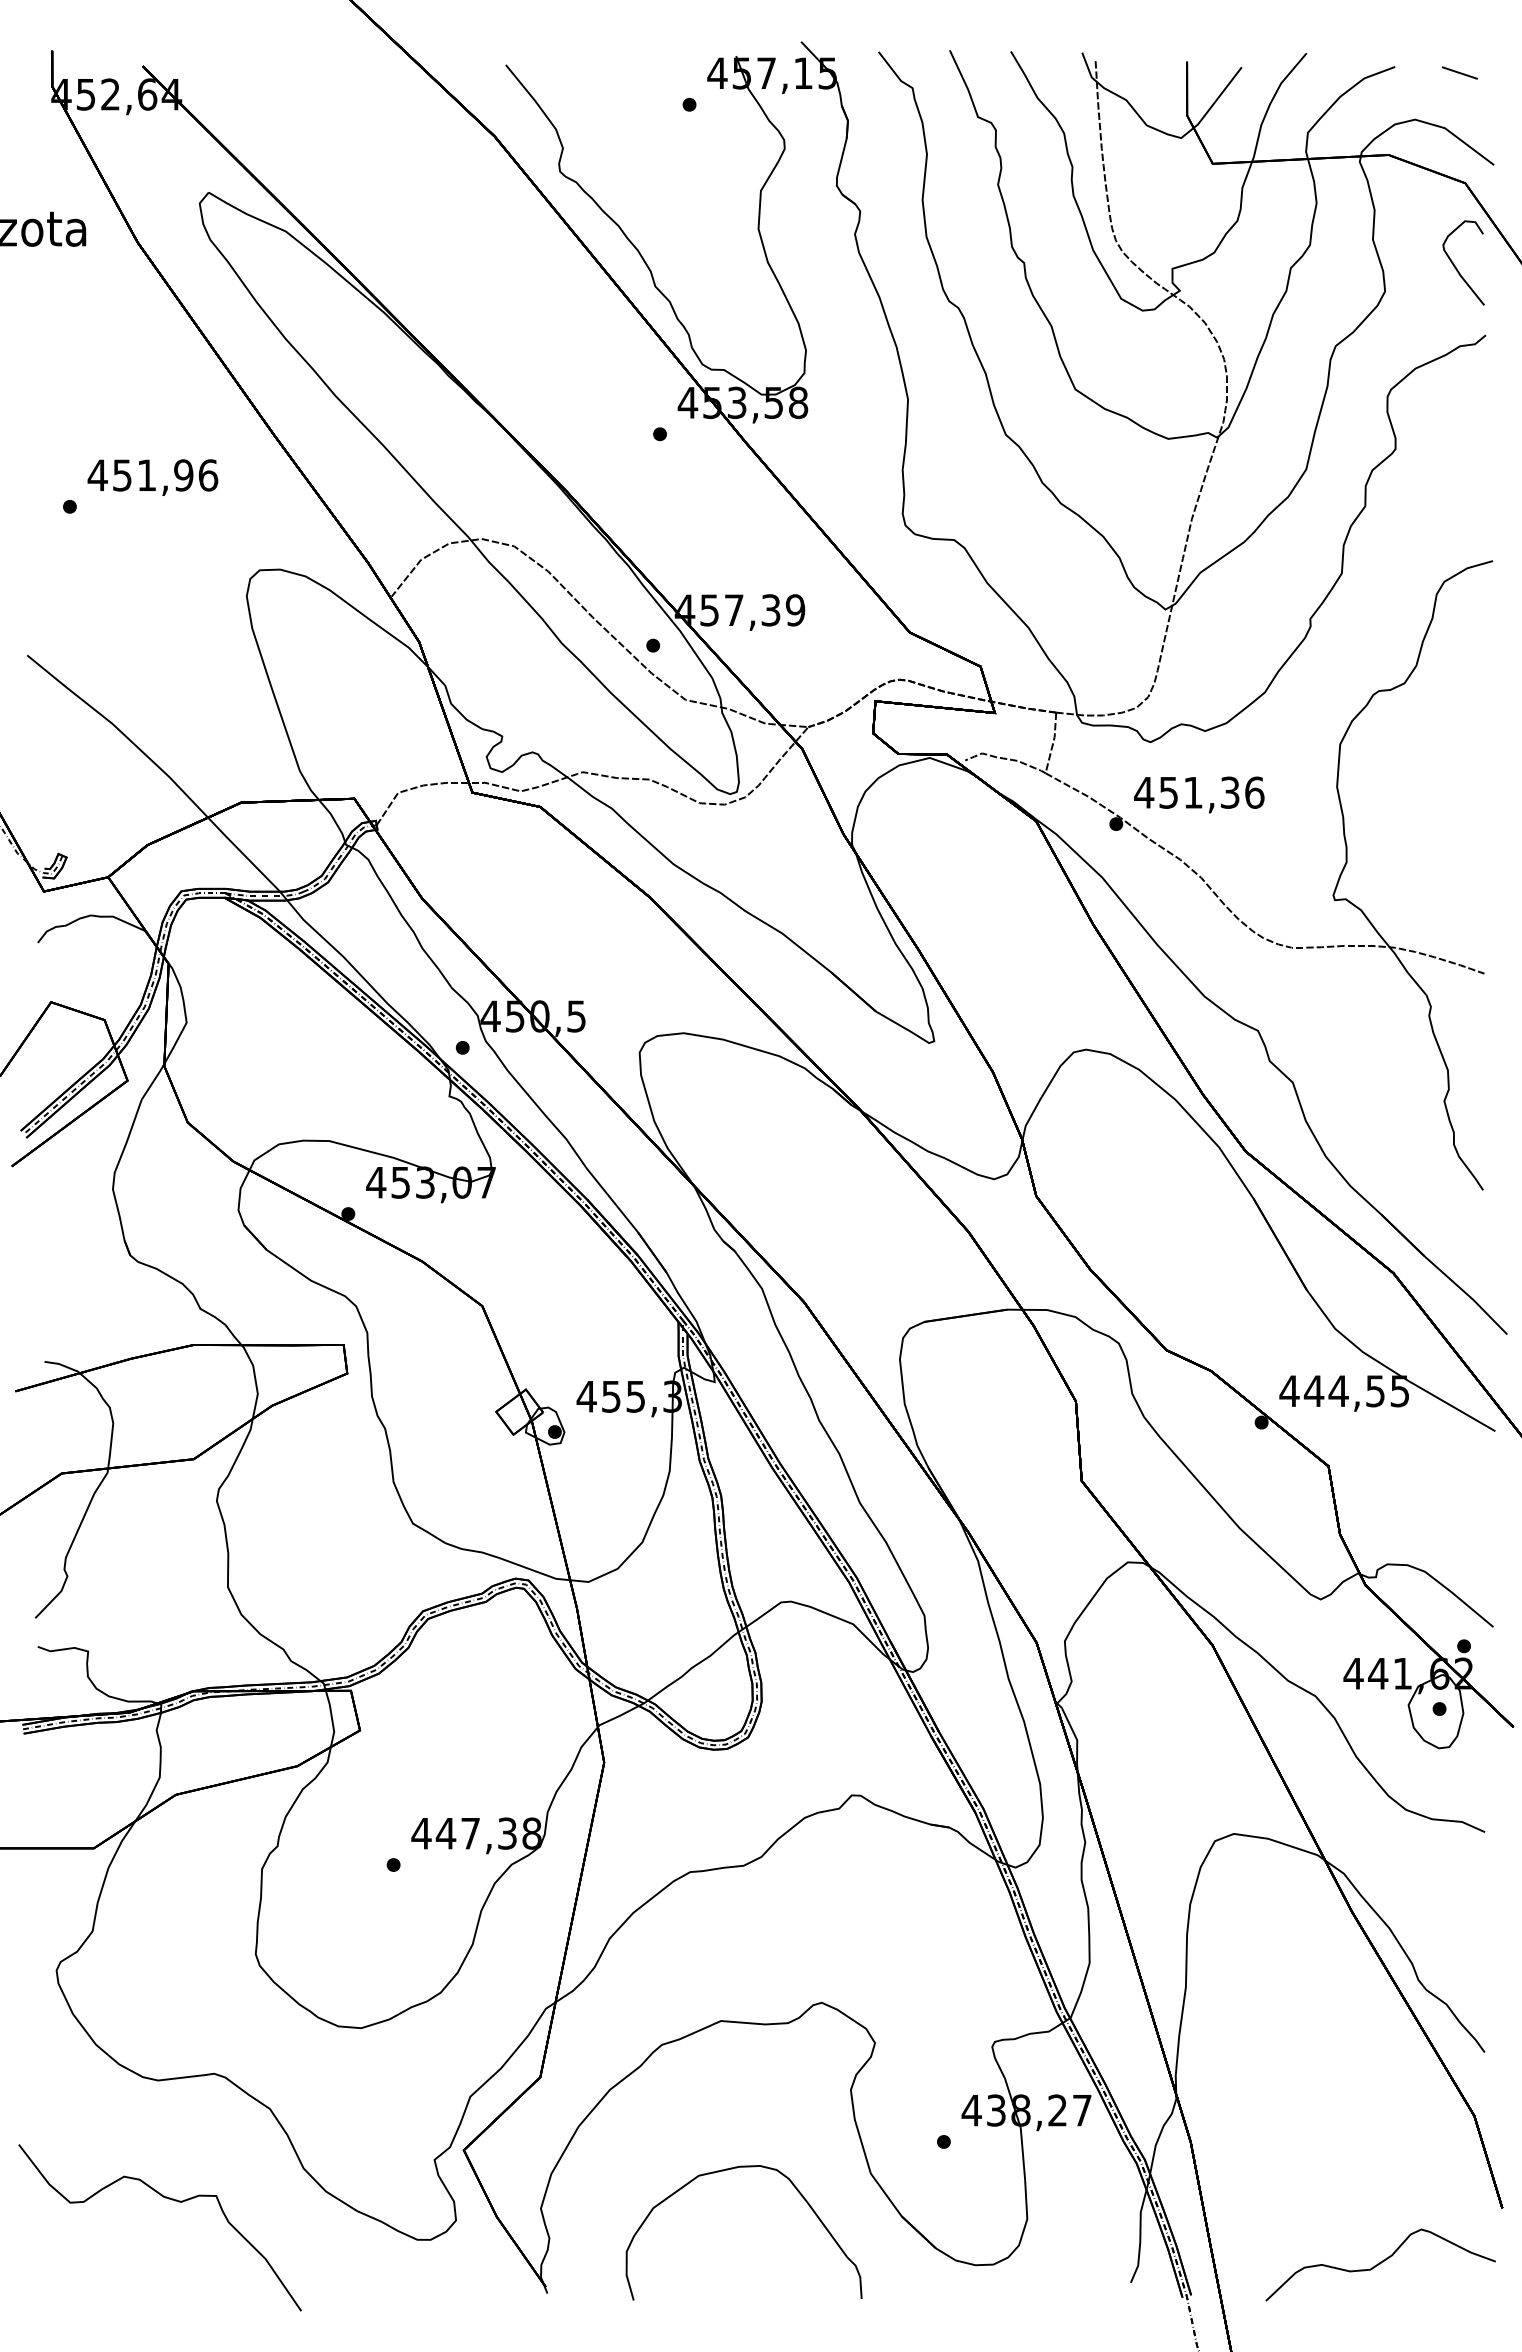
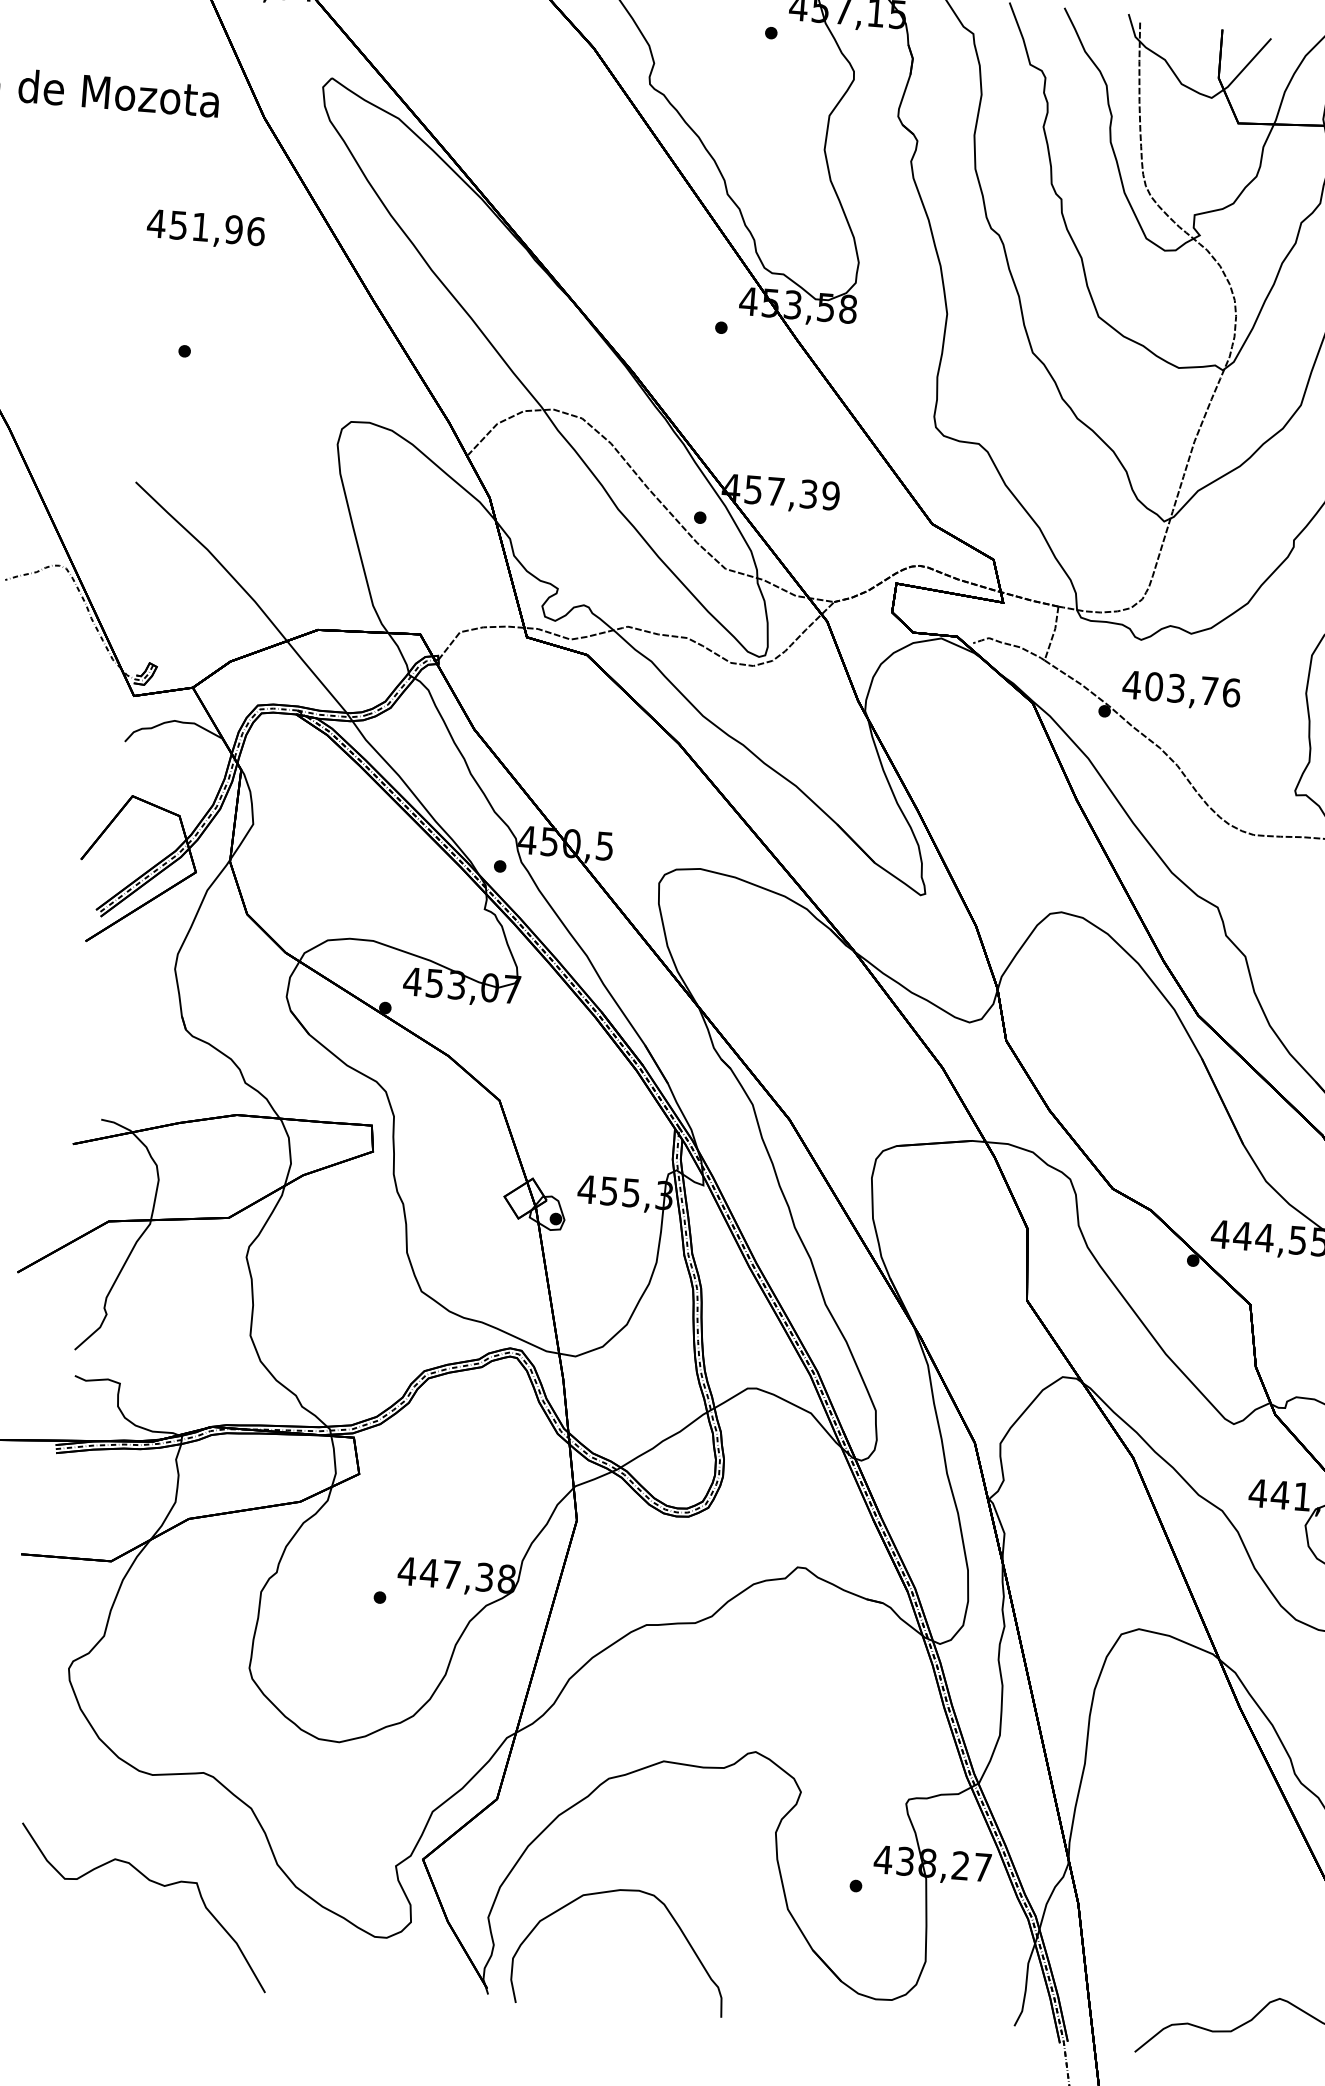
text: (152, 477) -> (205, 229), moved
text: (1199, 792) -> (1181, 688), 451,36 -> 403,76
curve: (728, 2170) -> (610, 1892), moved

